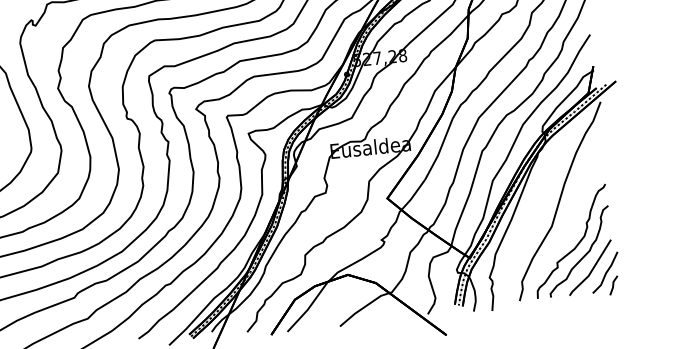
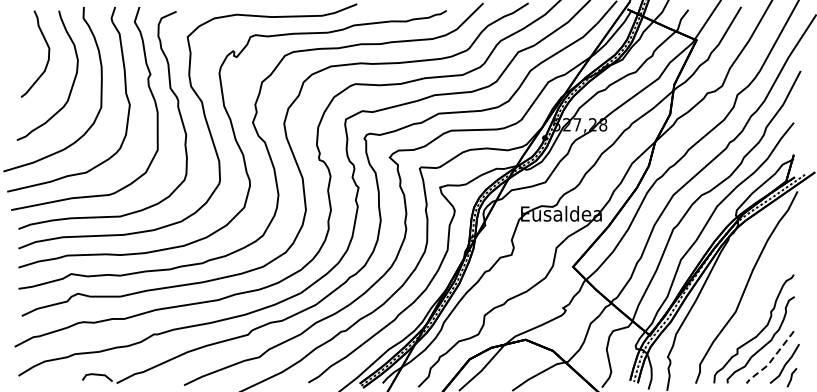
line: (591, 270) -> (771, 360), solid -> dashed

